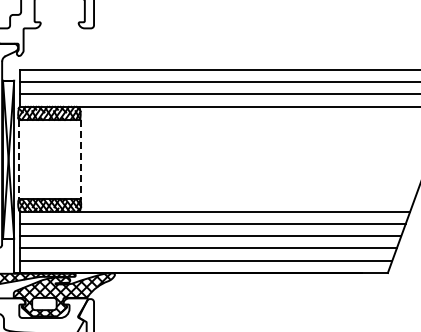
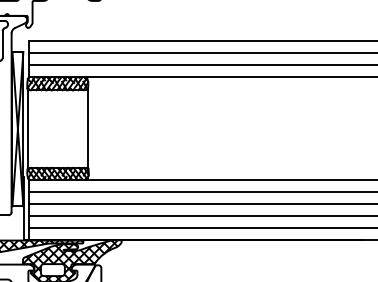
line: (18, 159) -> (27, 128), dashed -> solid
line: (80, 159) -> (88, 128), dashed -> solid

